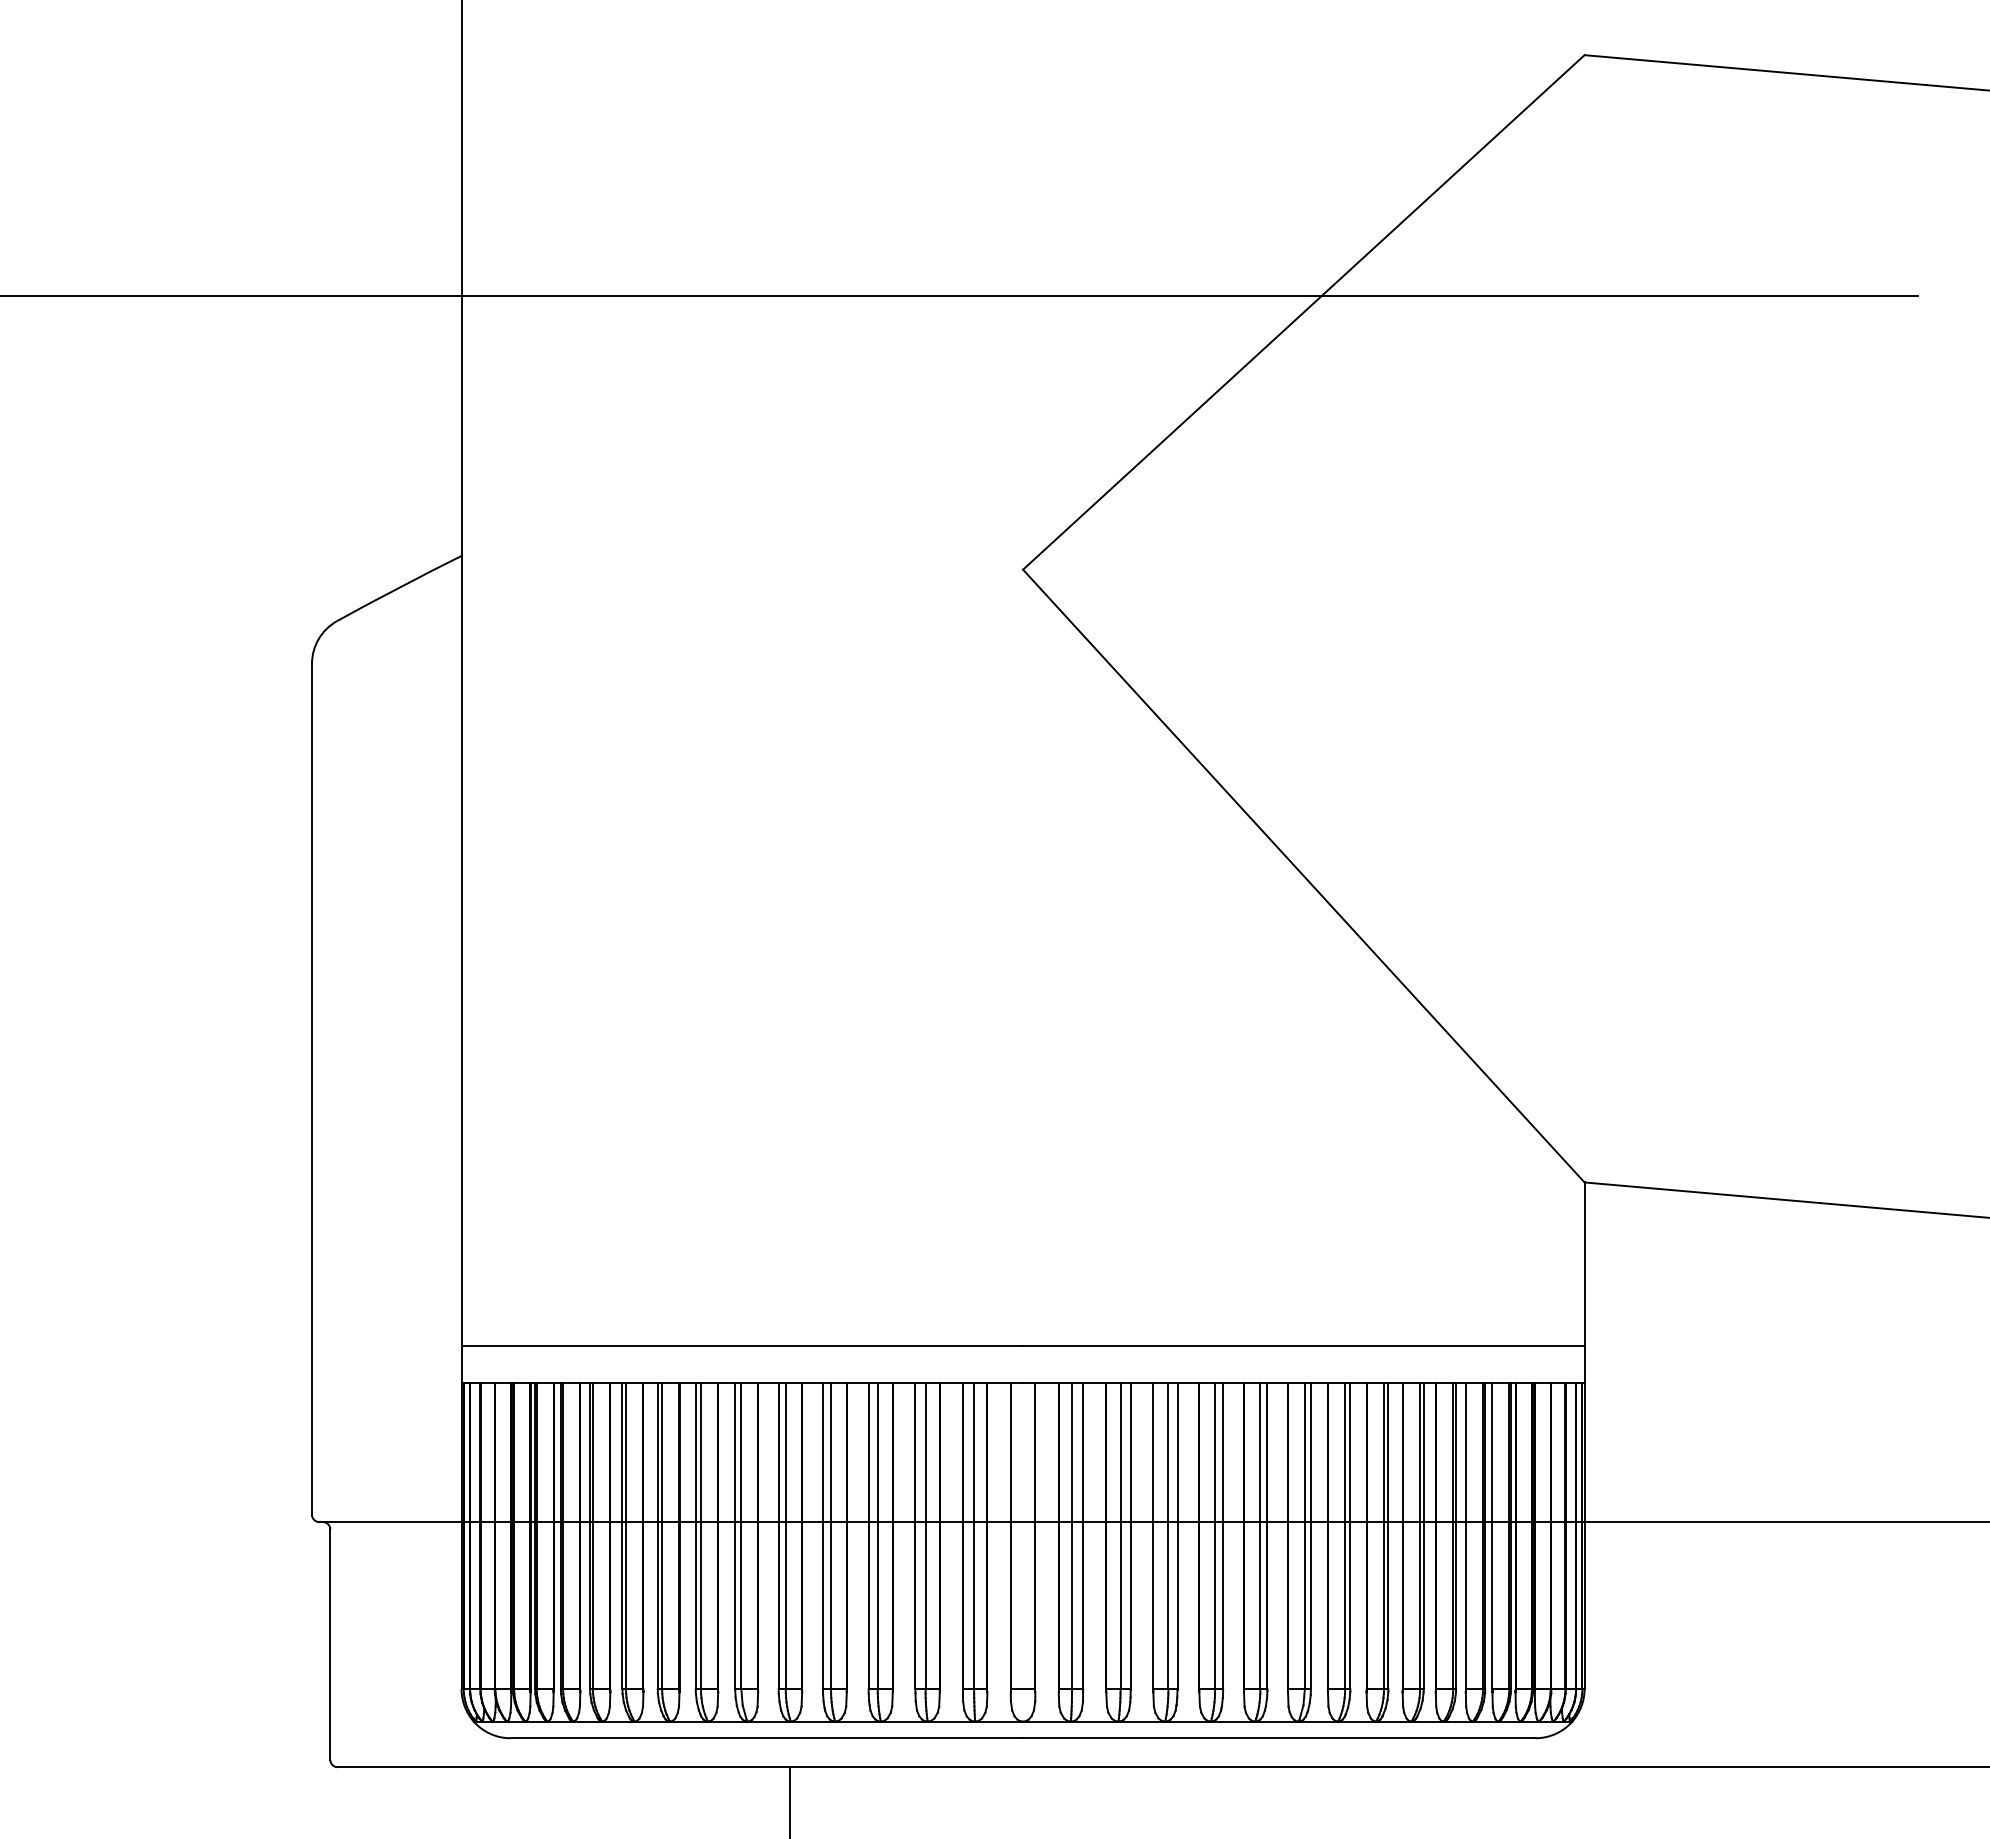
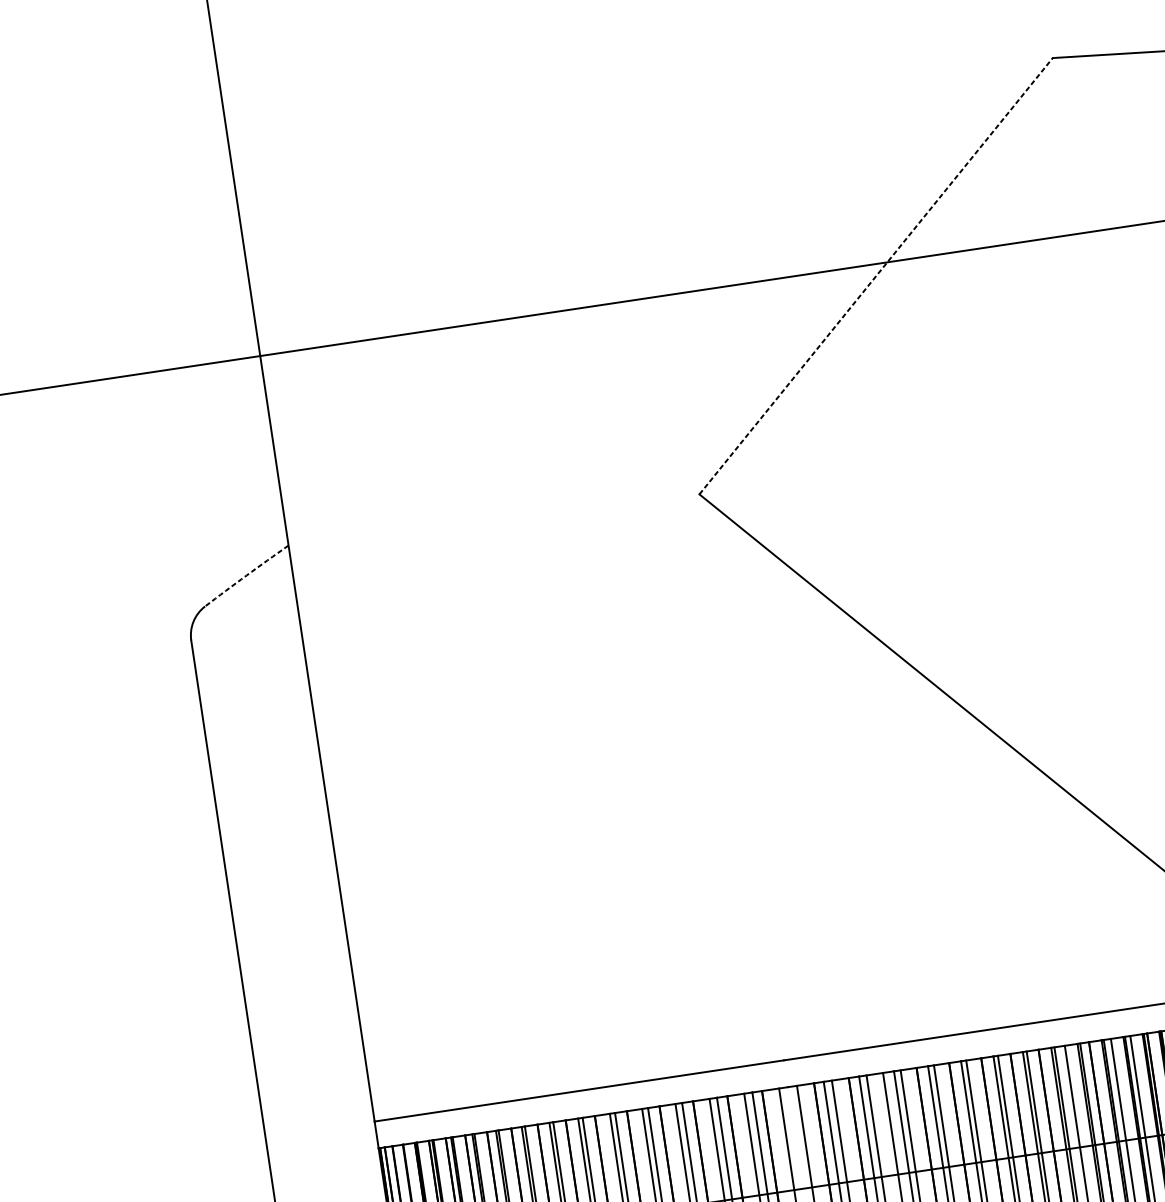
line: (1303, 312) -> (875, 276), solid -> dashed
arc: (399, 587) -> (246, 575), solid -> dashed

